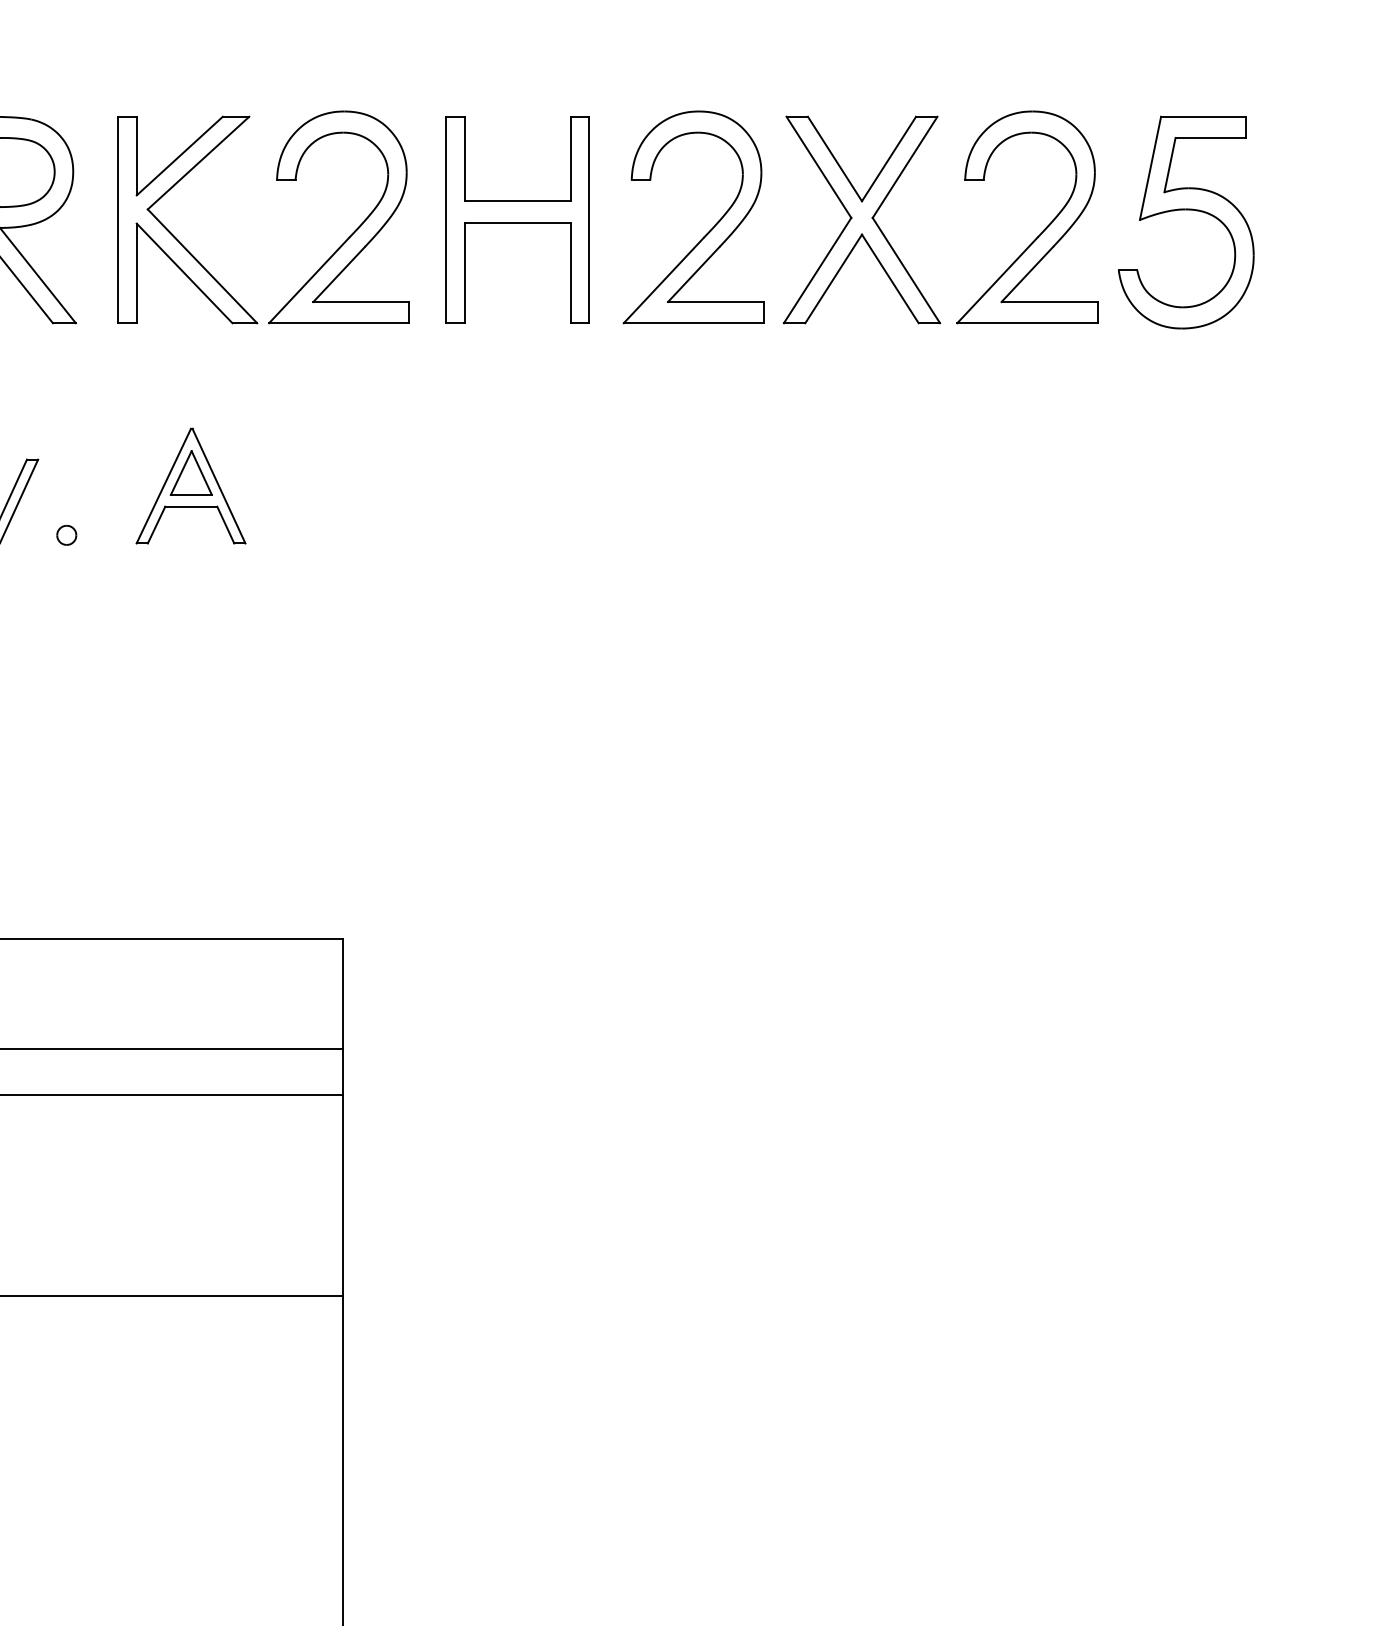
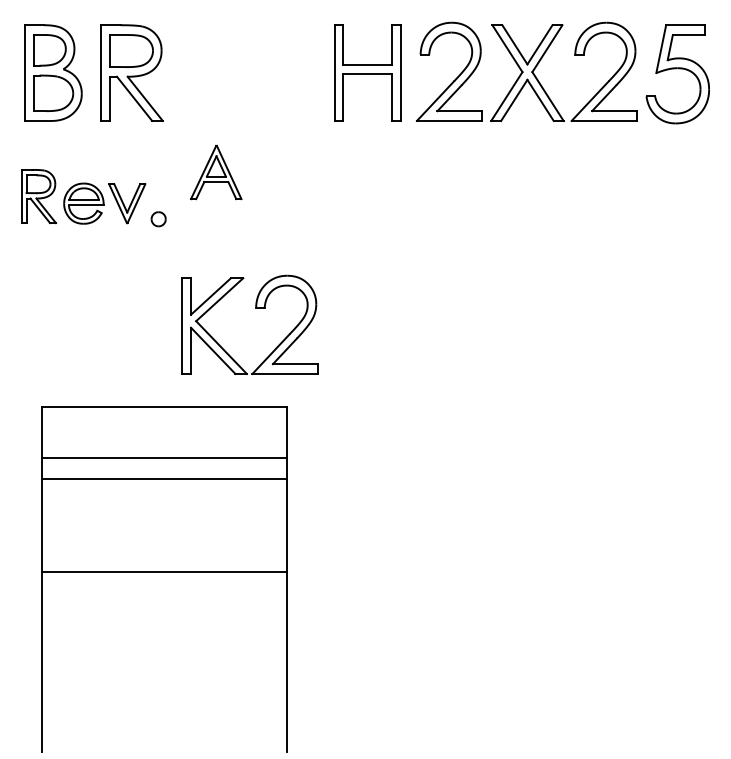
part: (275, 182) -> (255, 308), moved
part: (191, 486) -> (216, 172), moved
part: (66, 535) -> (158, 219), size x1.6

